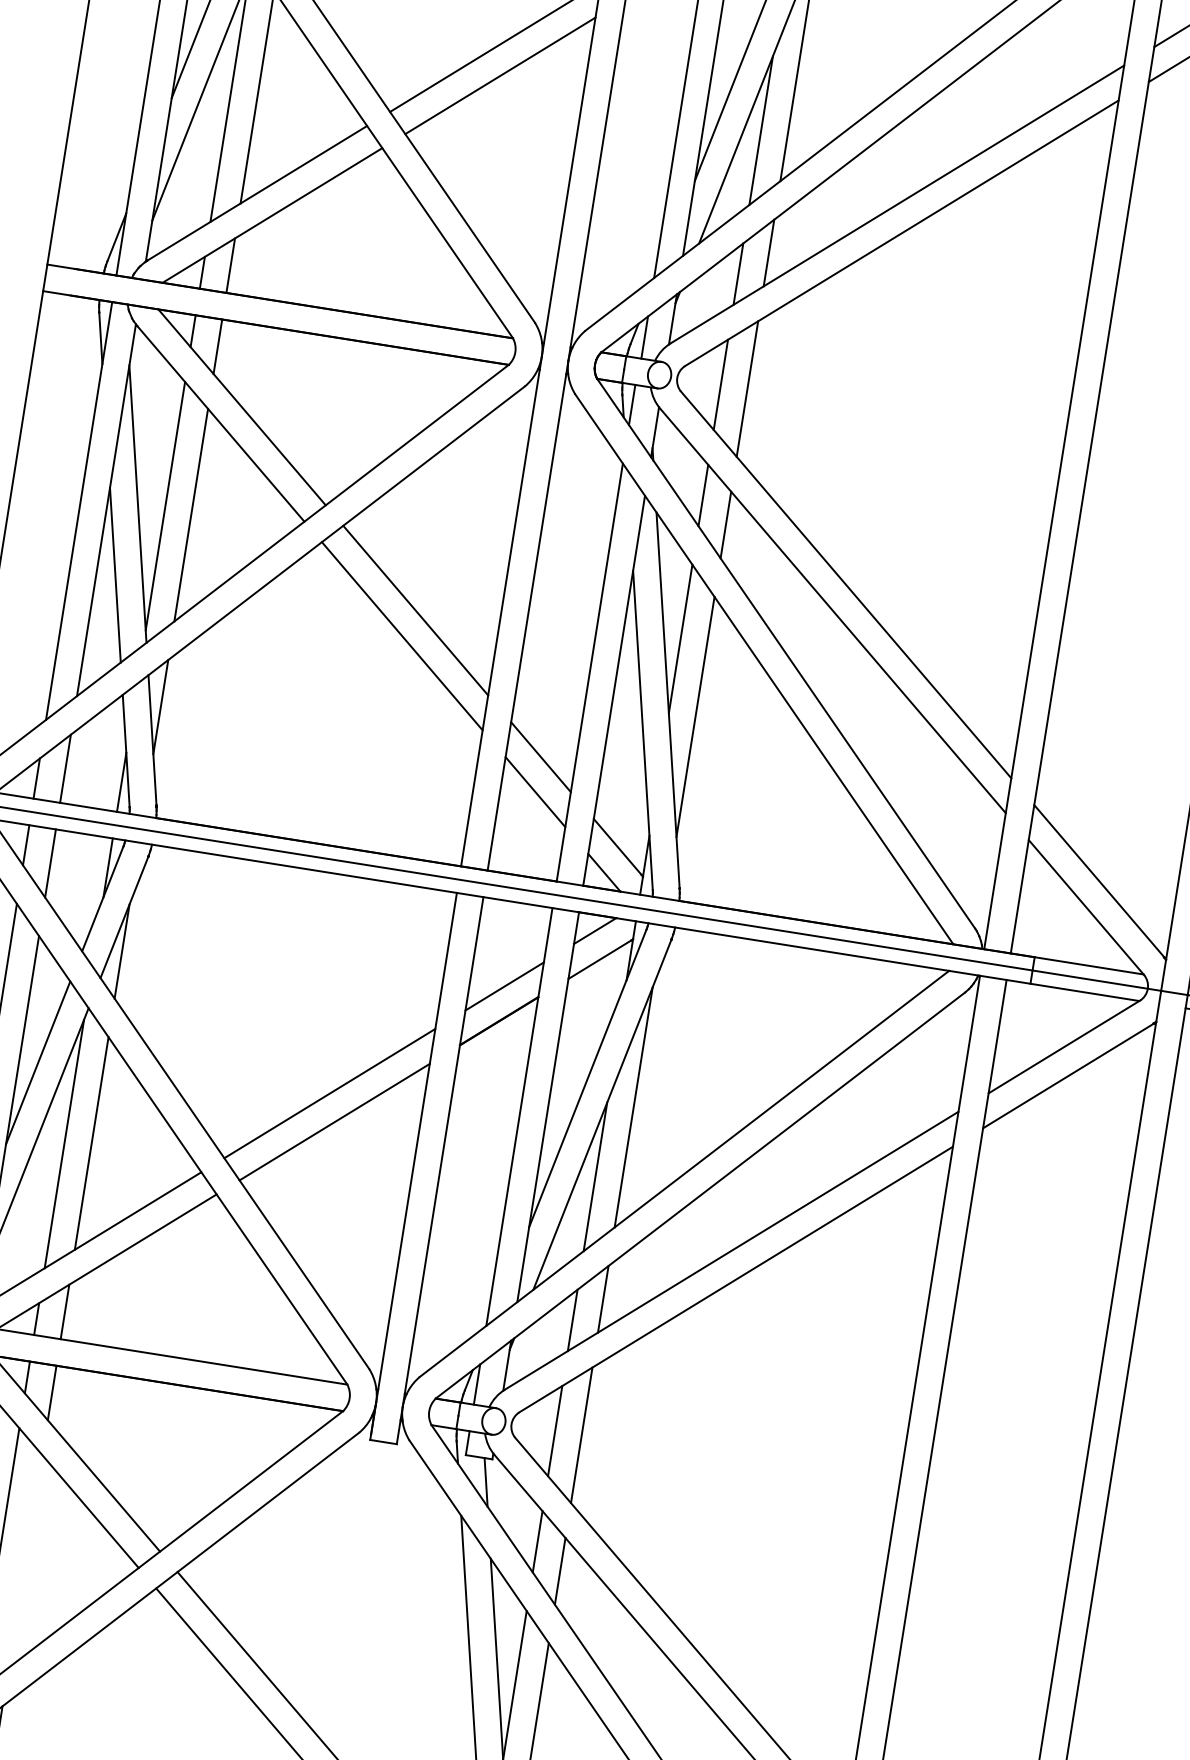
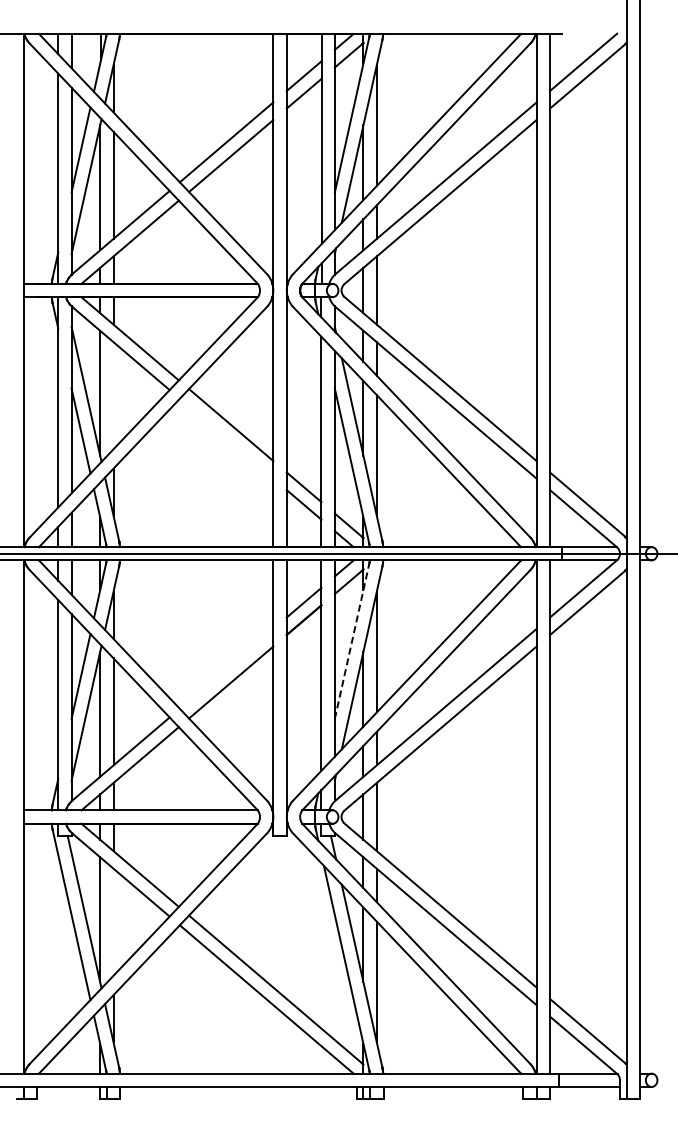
line: (191, 514) -> (113, 395), removed
line: (402, 635) -> (226, 438), removed
line: (588, 1076) -> (352, 640), solid -> dashed
line: (329, 1092) -> (226, 668), removed

